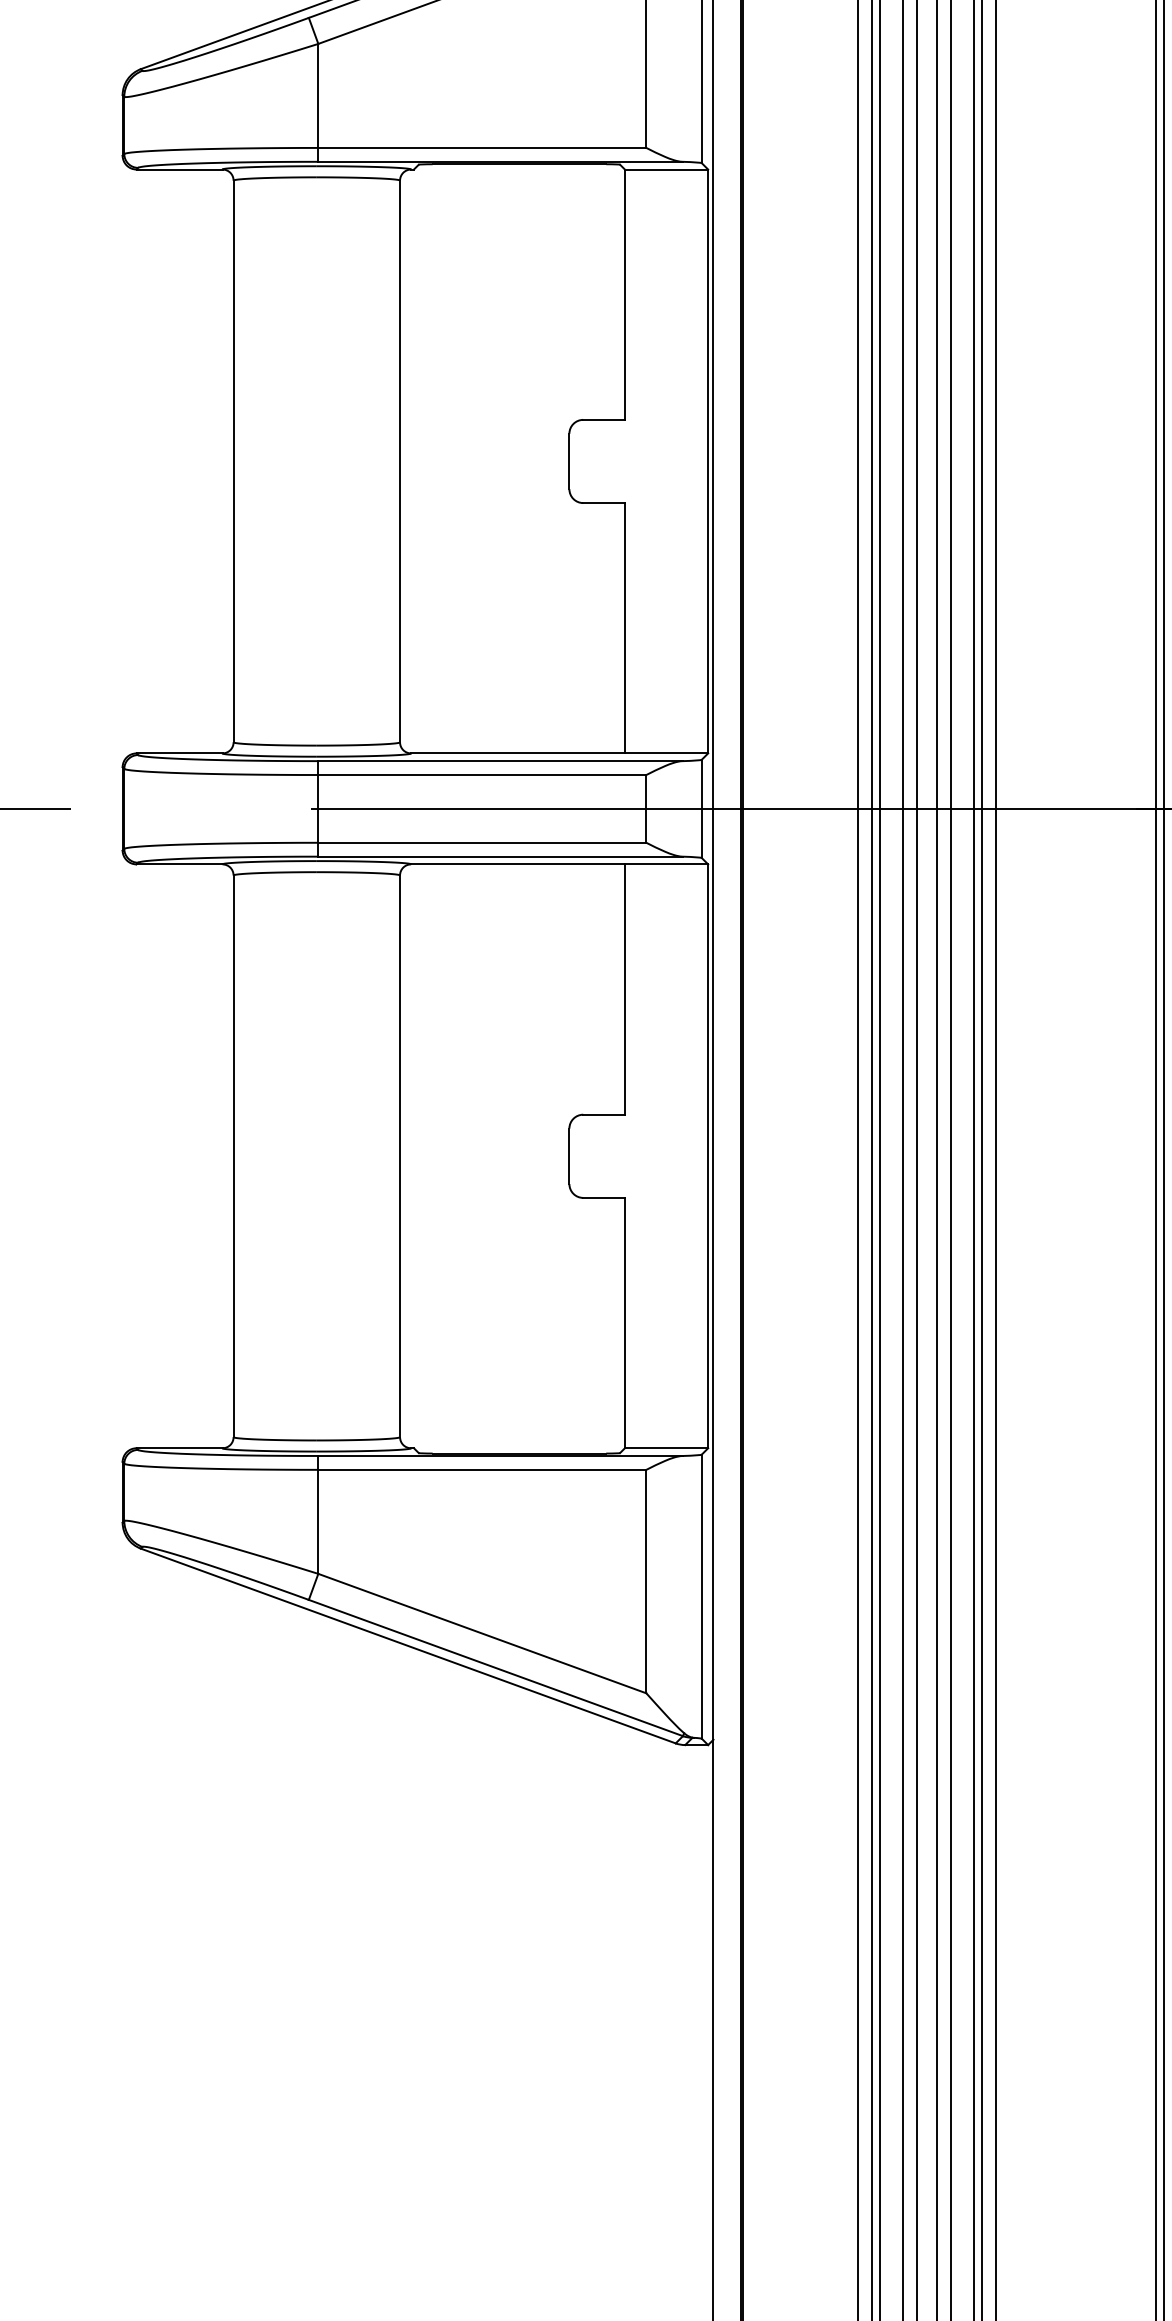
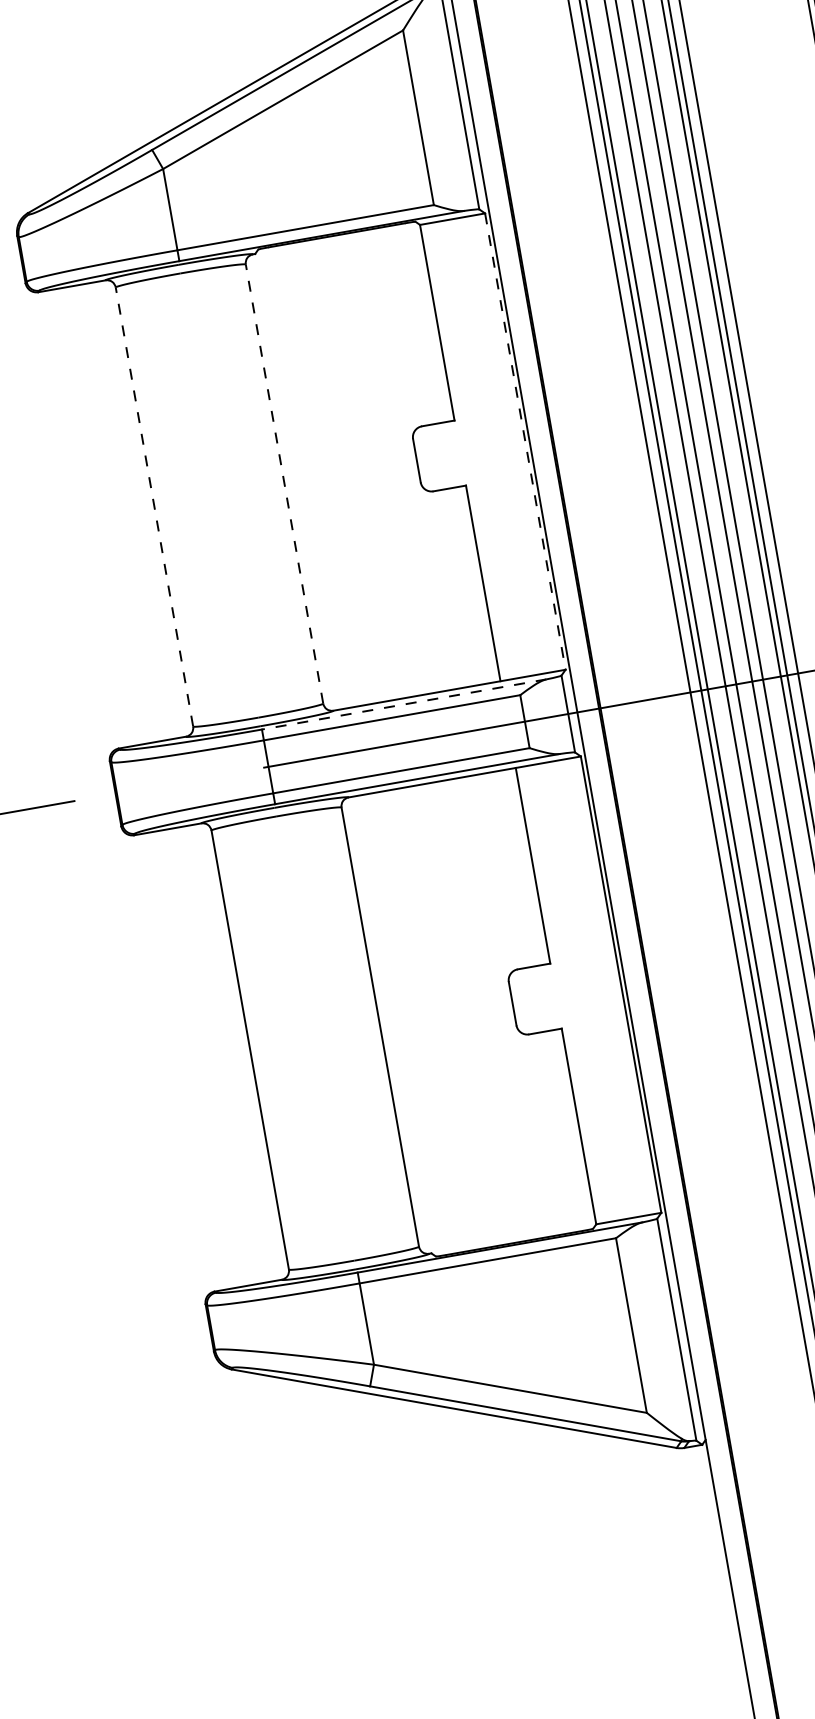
line: (233, 461) -> (154, 507), solid -> dashed
line: (400, 461) -> (284, 484), solid -> dashed
line: (708, 461) -> (525, 441), solid -> dashed
line: (499, 761) -> (403, 704), solid -> dashed

